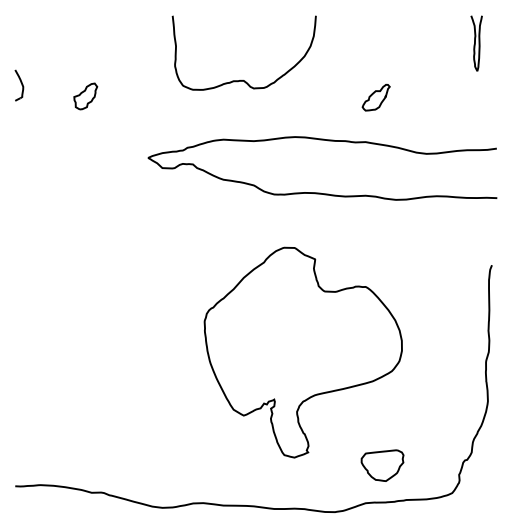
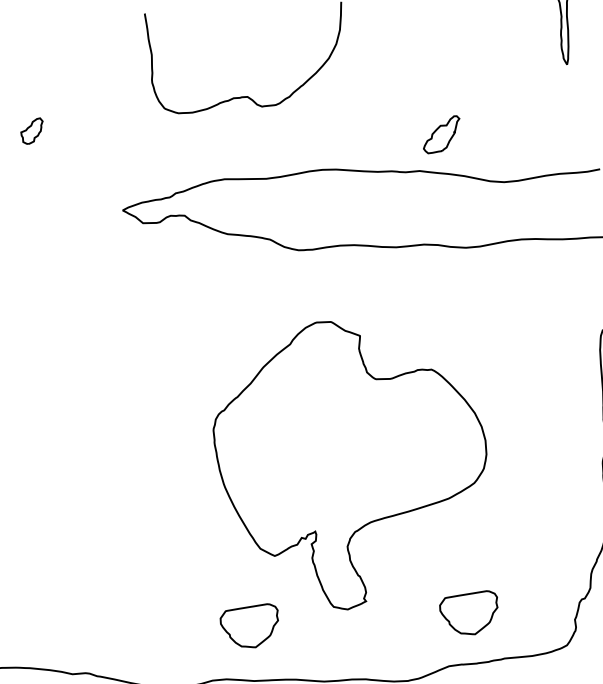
part: (85, 96) -> (31, 131), size x0.7
part: (375, 97) -> (440, 134), moved
part: (222, 465) -> (249, 626), added

